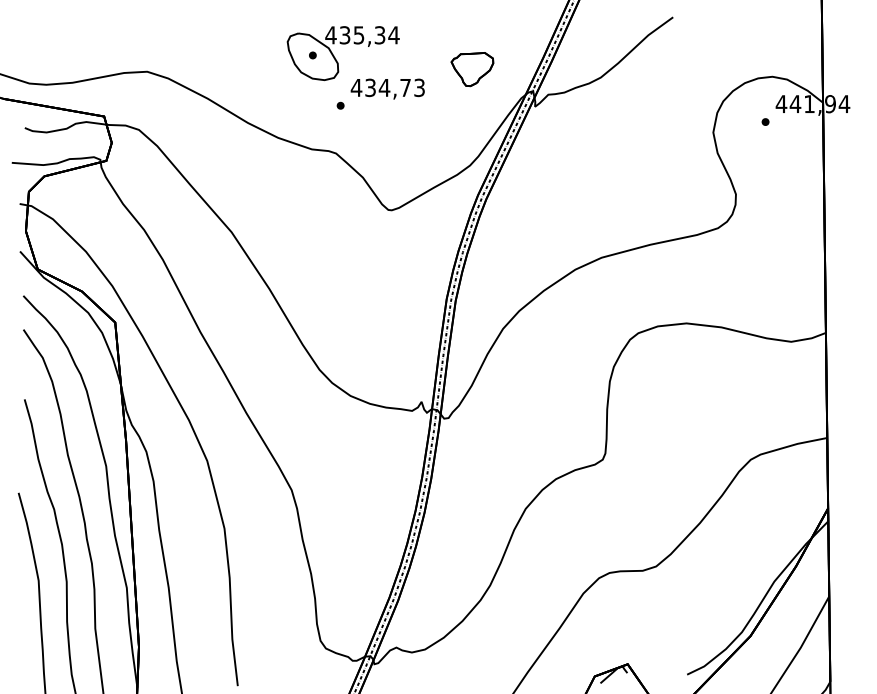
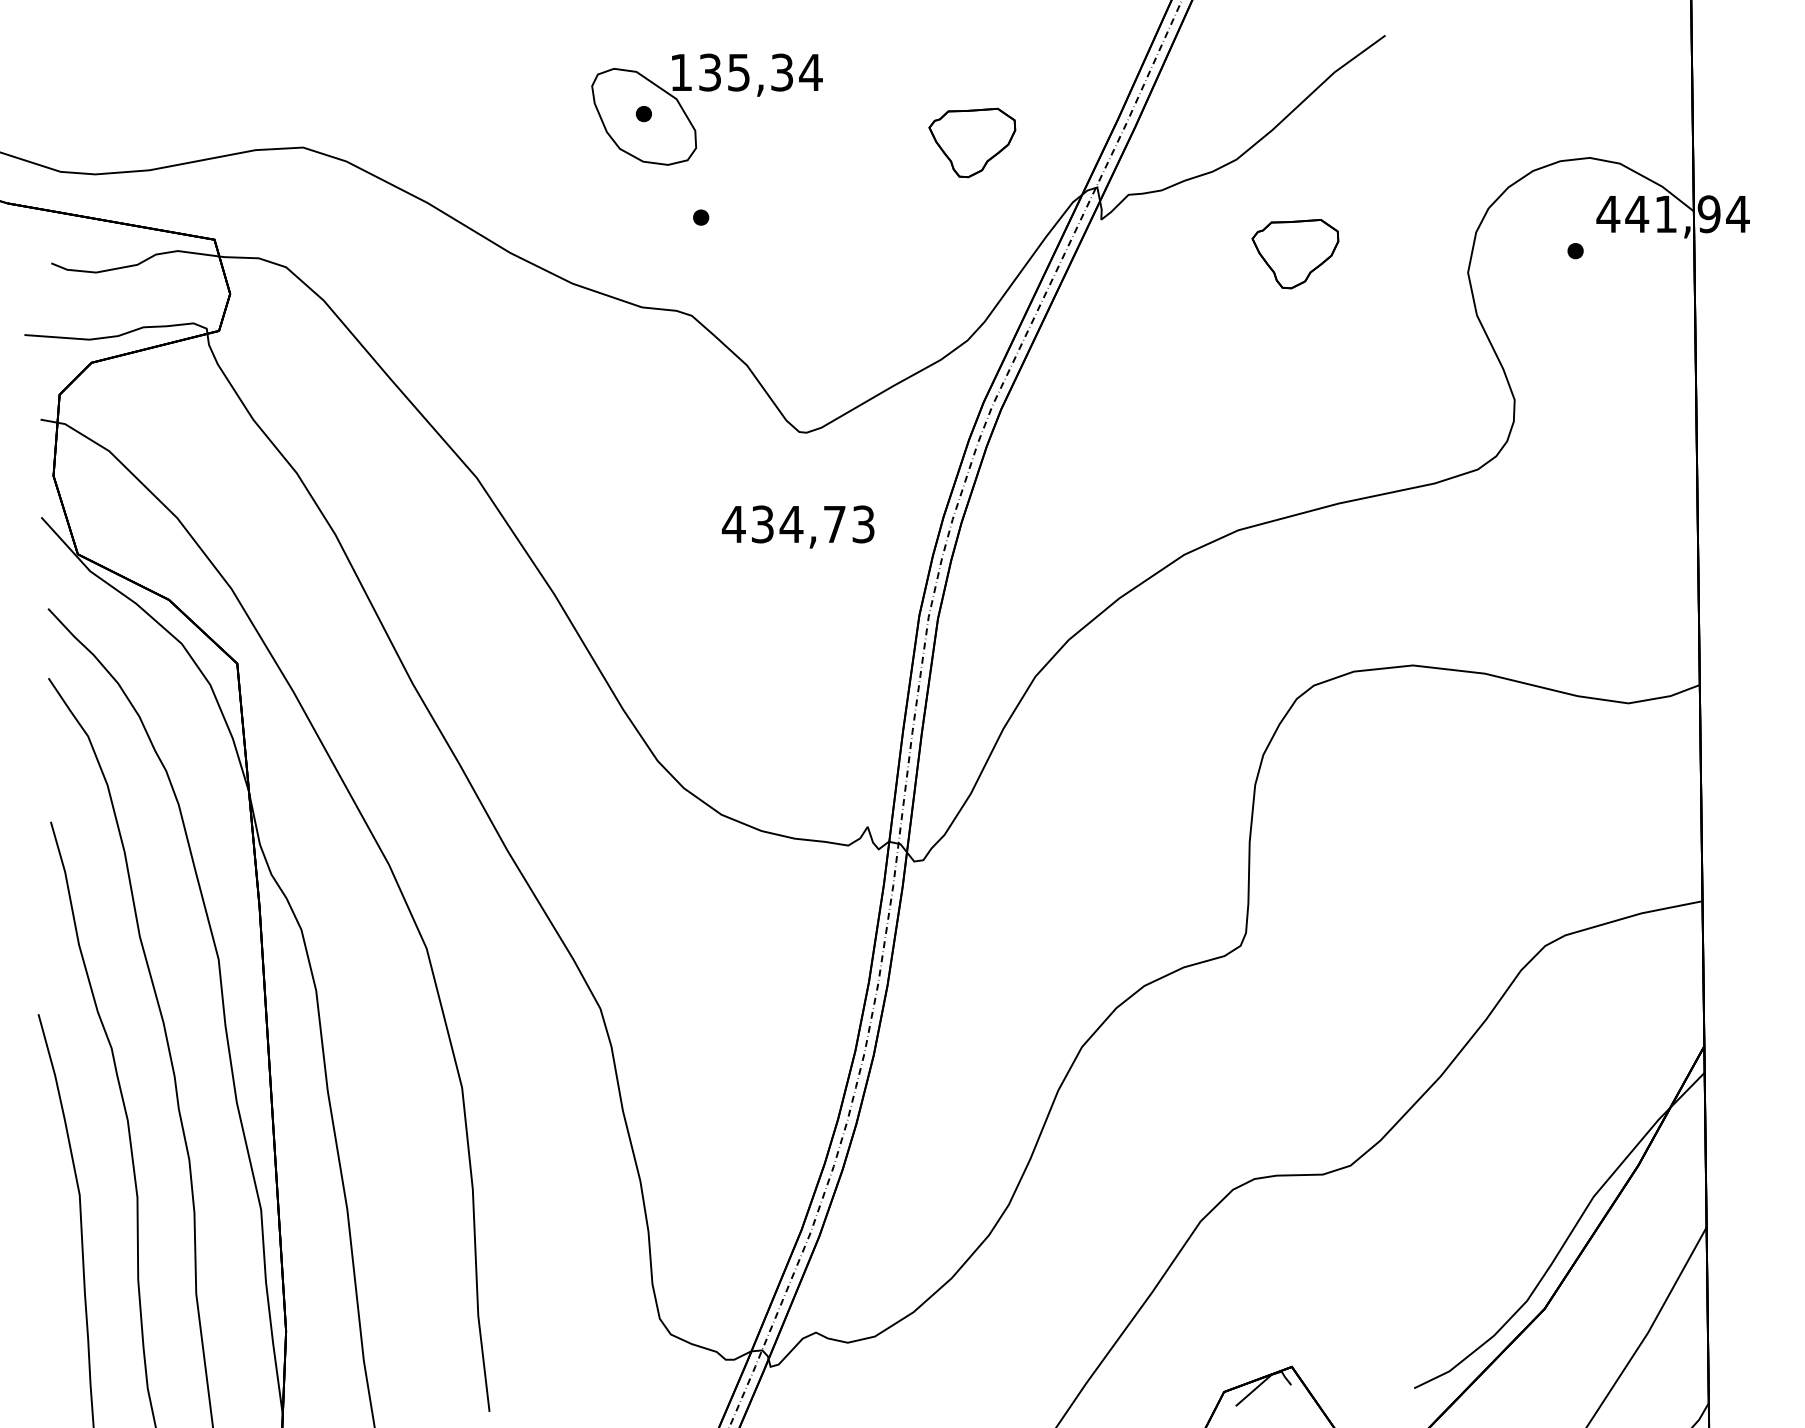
text: (330, 35) -> (680, 72), 435,34 -> 135,34
text: (387, 88) -> (797, 525), moved
part: (629, 123) -> (1295, 254), added

